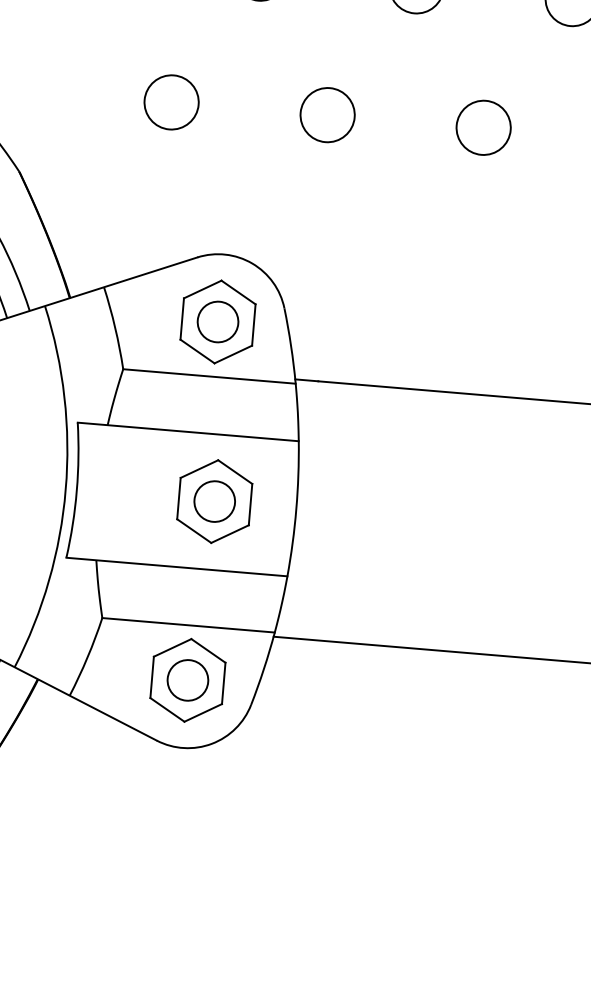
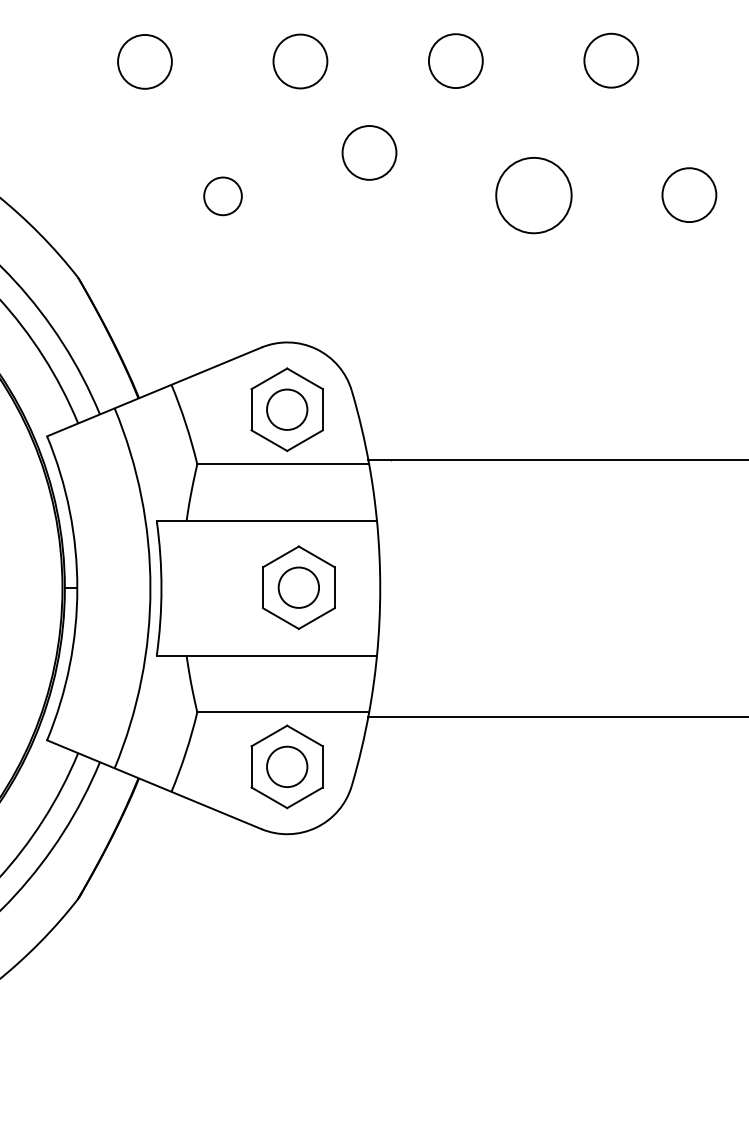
circle: (171, 102) -> (222, 196), size x0.7
circle: (327, 114) -> (369, 152), moved
circle: (483, 127) -> (533, 195), size x1.4

